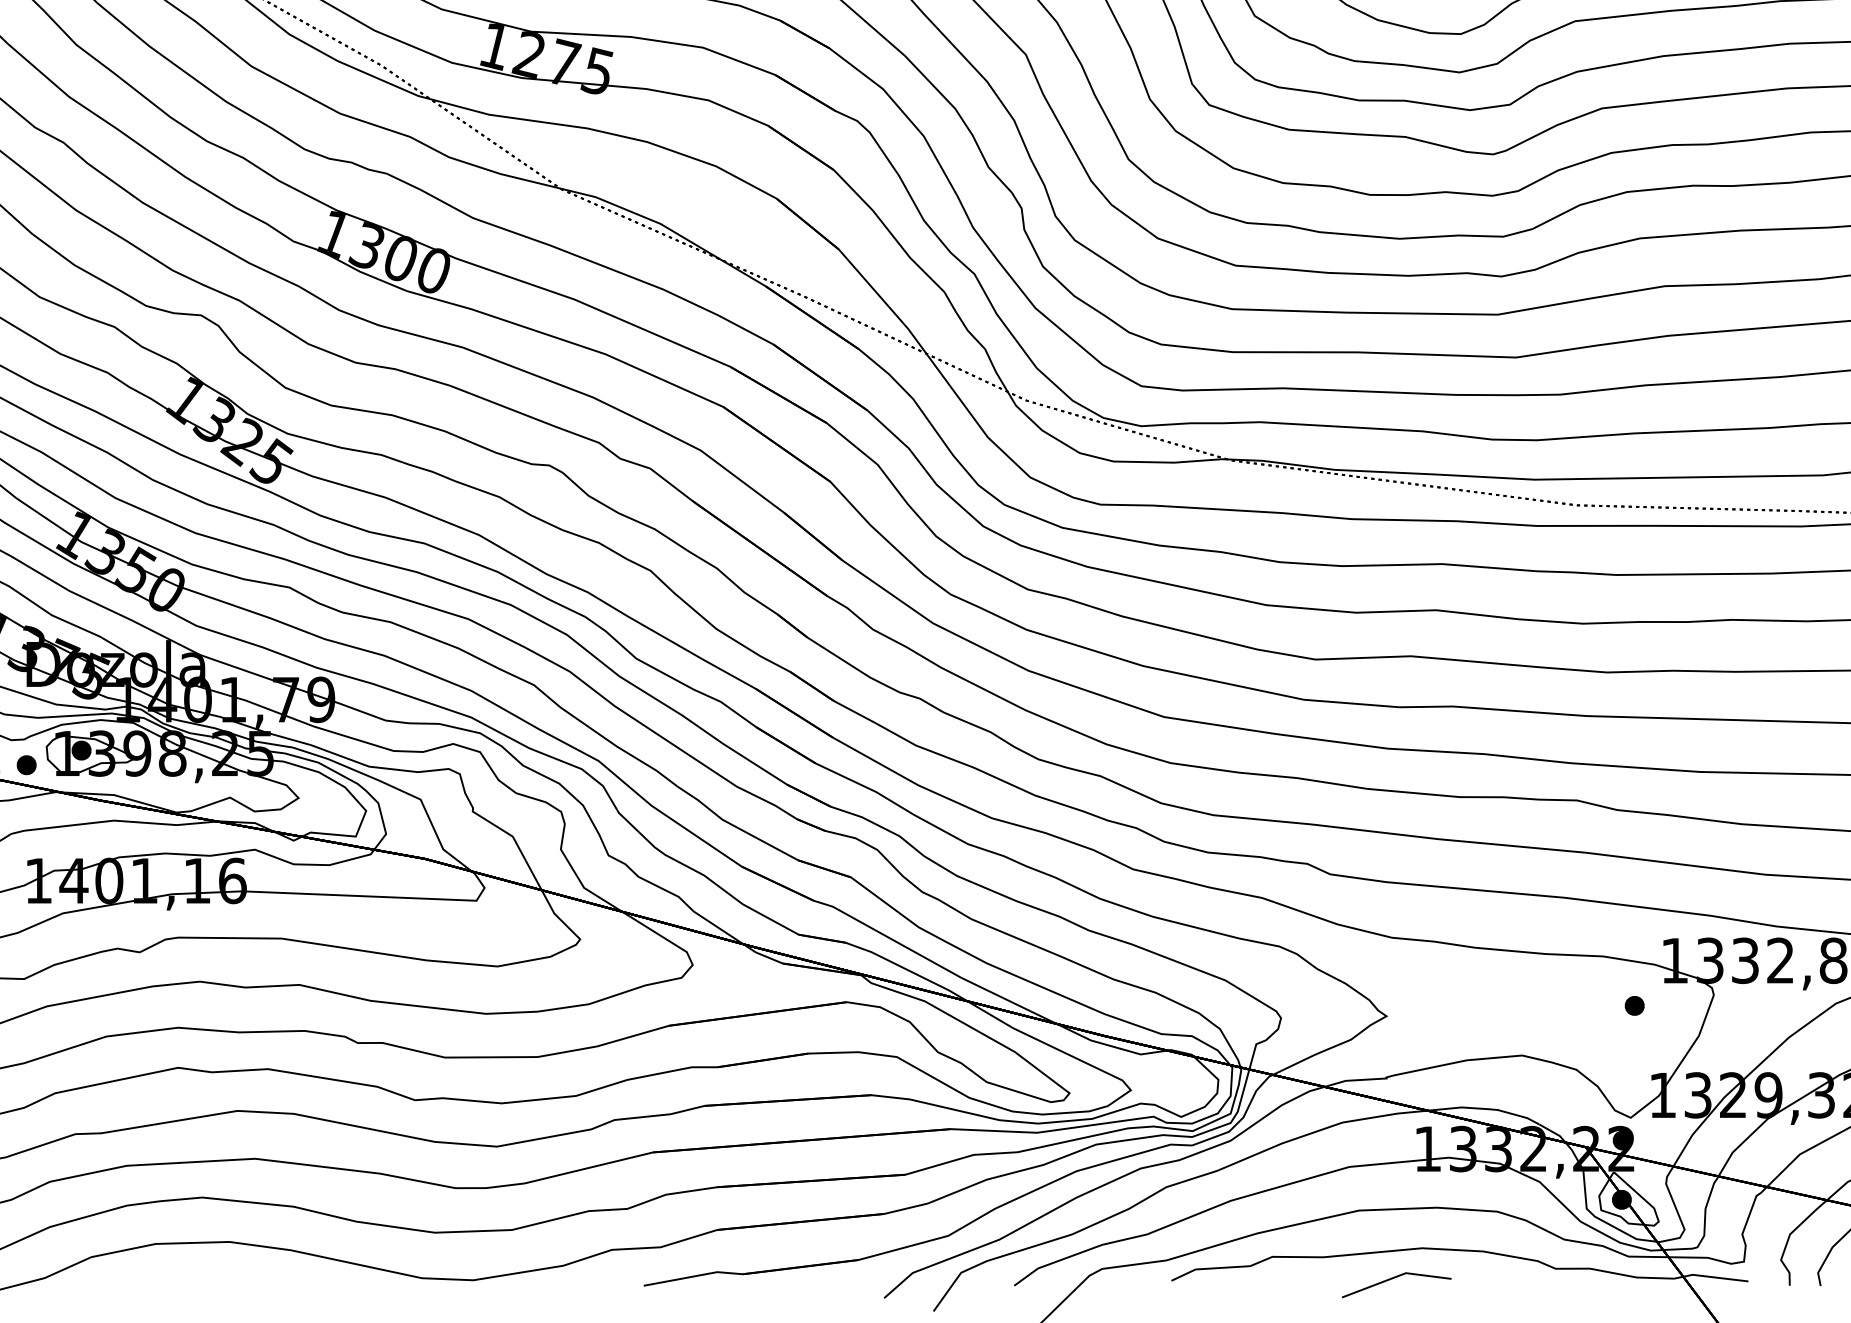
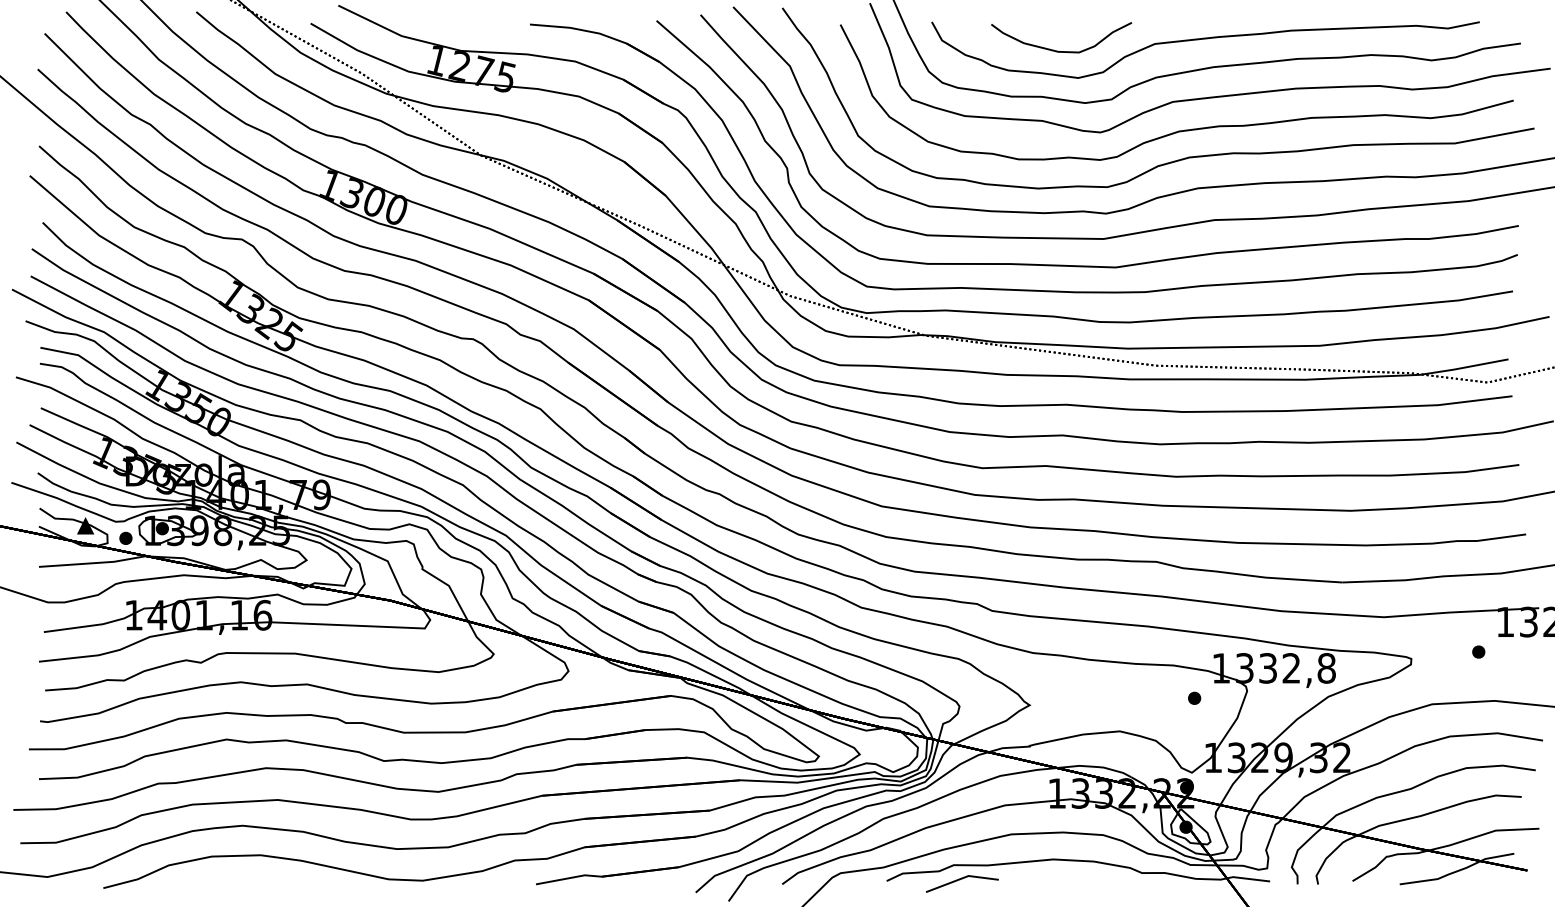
line: (1396, 1278) -> (962, 879), moved

